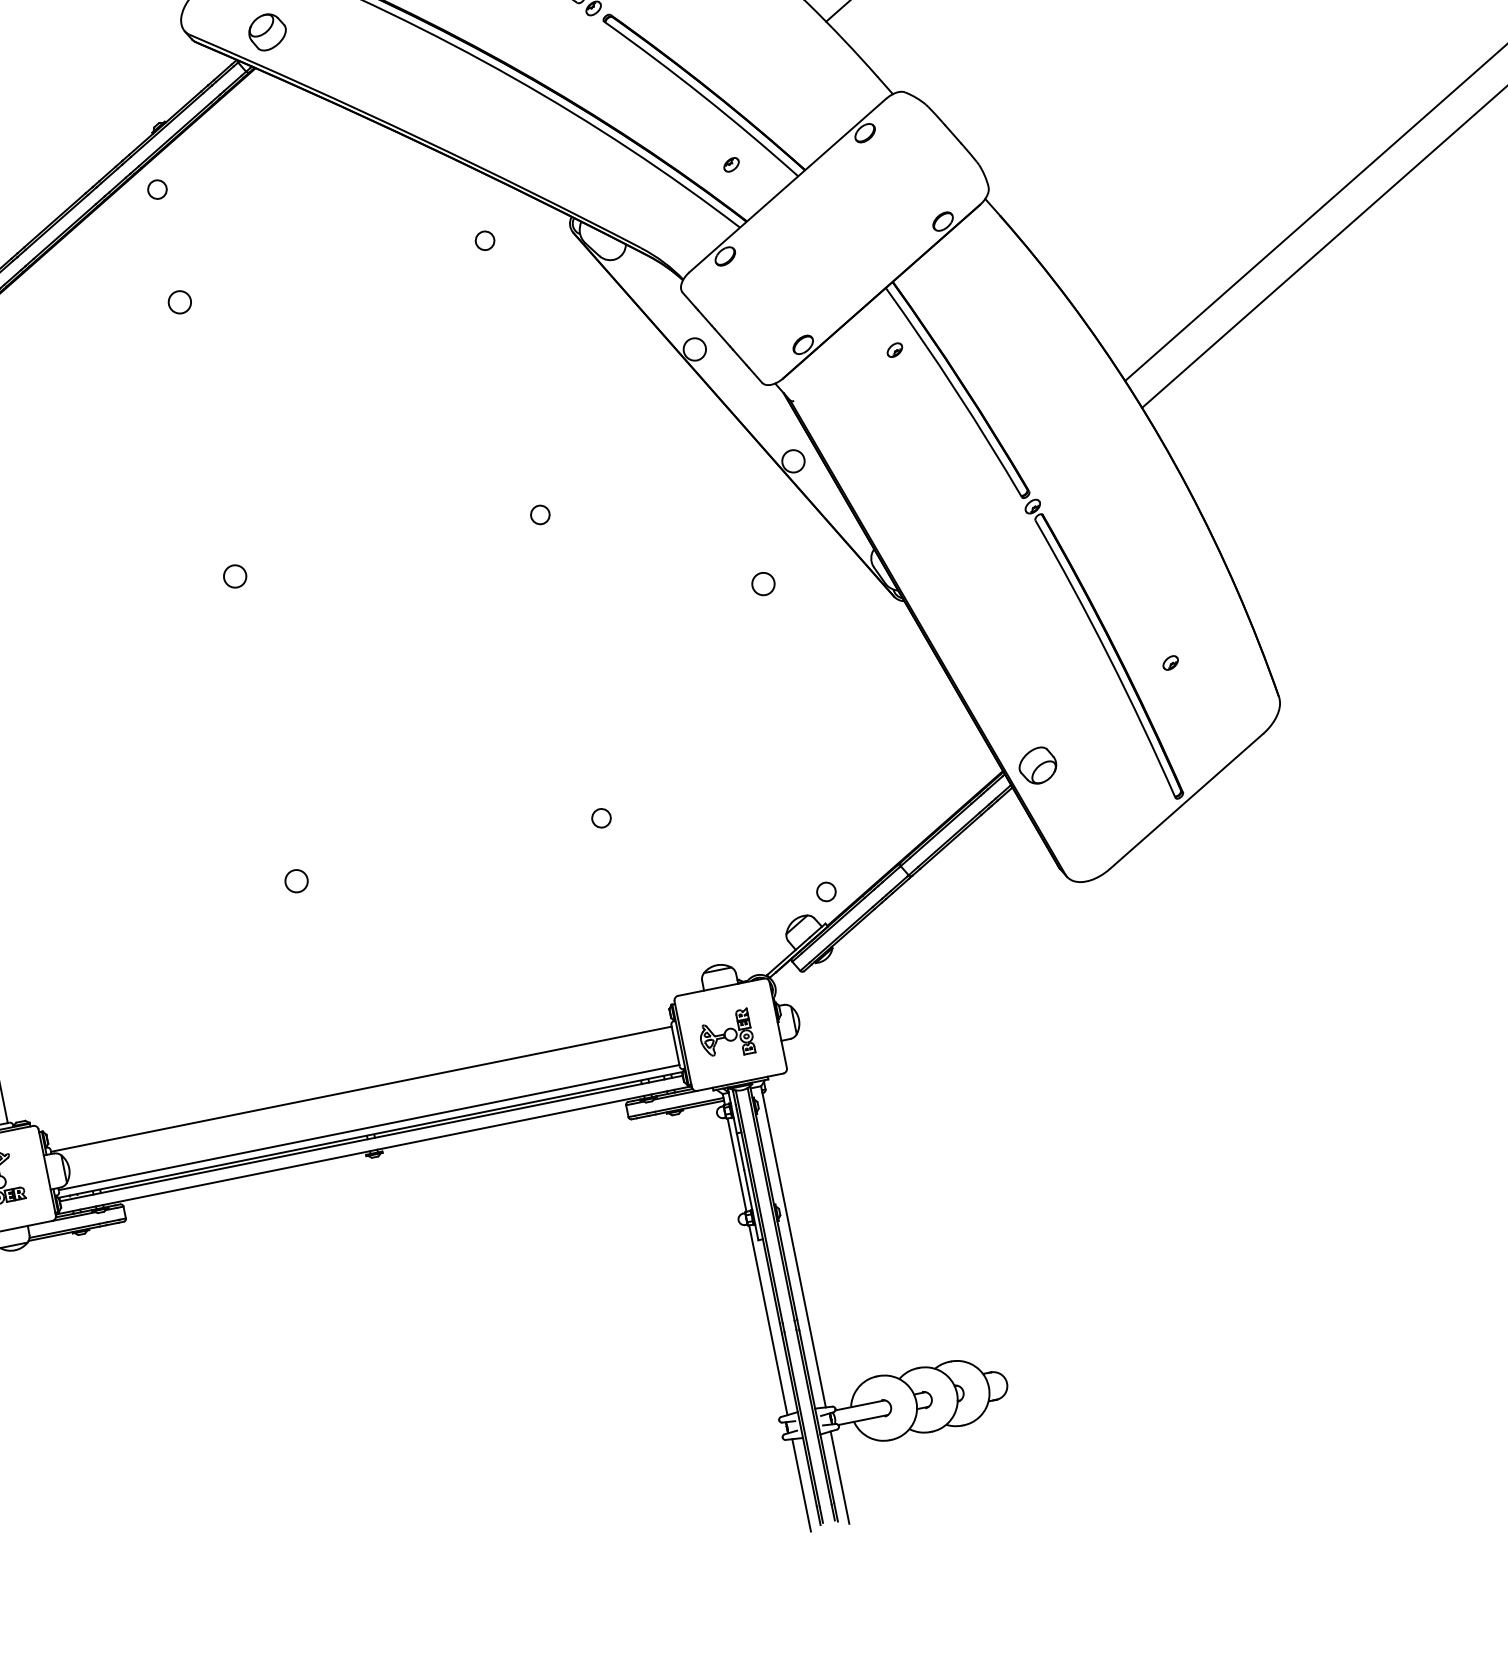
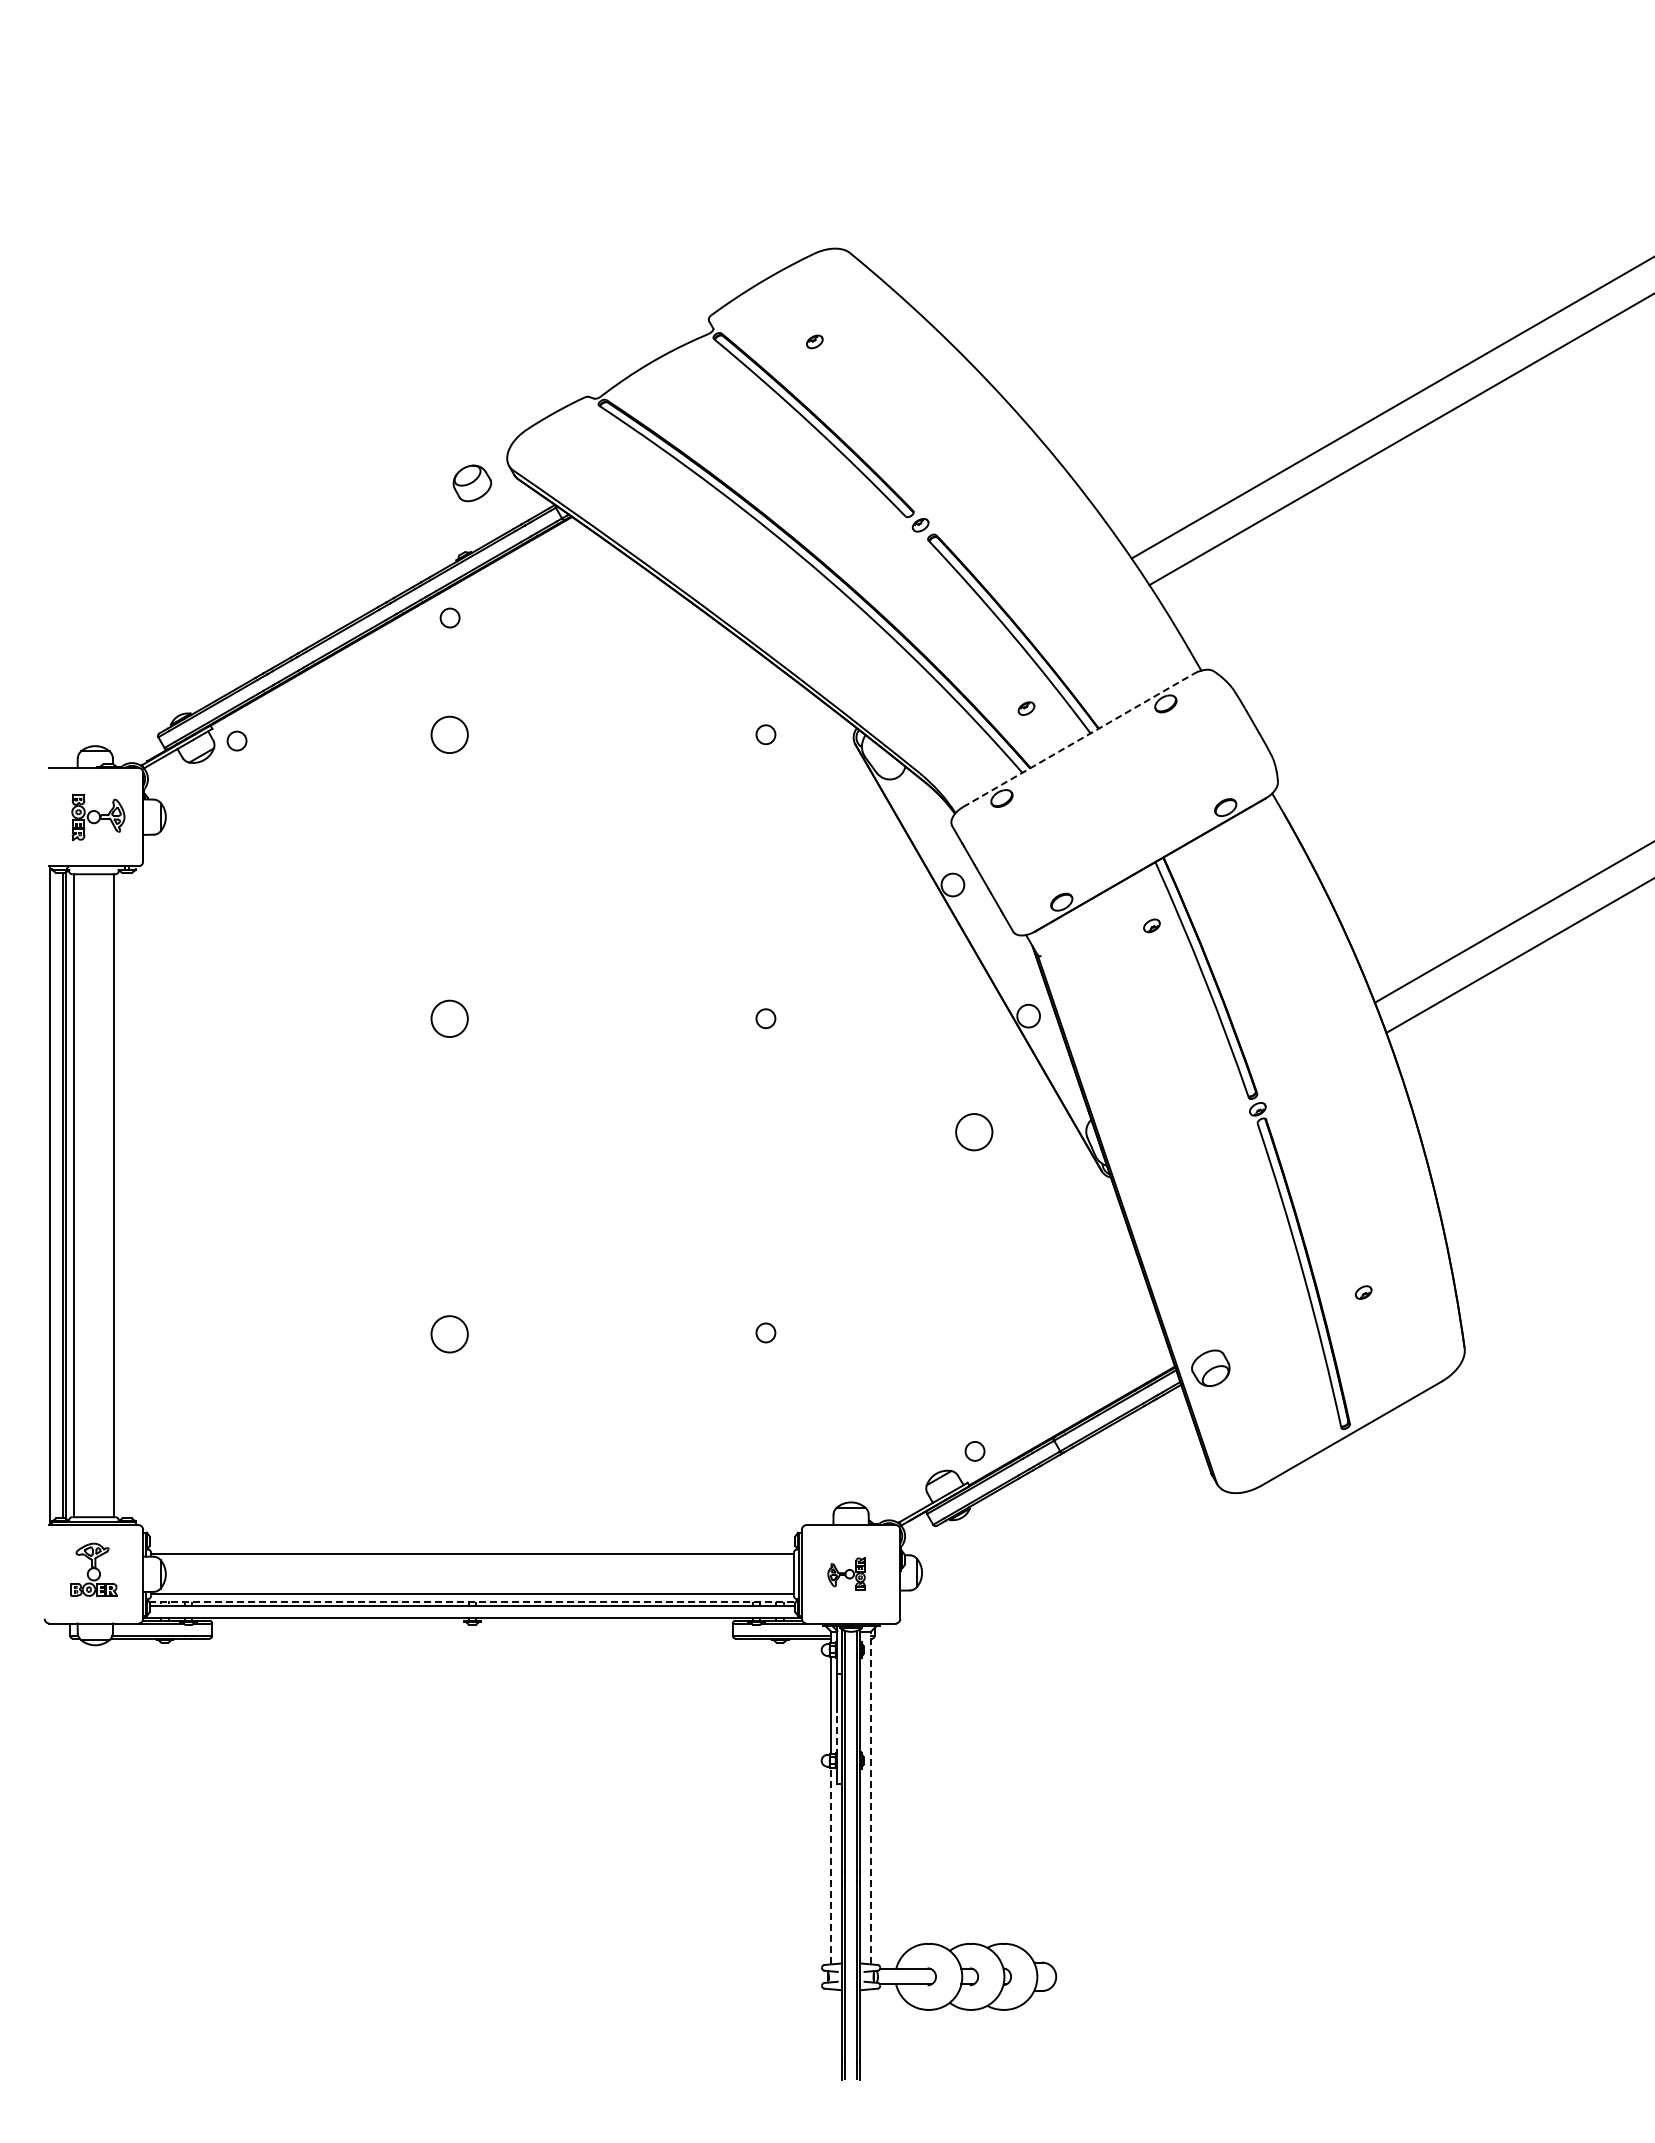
part: (267, 32) -> (472, 483), moved
line: (787, 185) -> (1078, 740), solid -> dashed
circle: (179, 302) -> (449, 734), size x1.6
circle: (234, 576) -> (449, 1018), size x1.6
circle: (762, 584) -> (973, 1132), size x1.6
circle: (296, 881) -> (449, 1334), size x1.6
part: (726, 1034) -> (846, 1573), size x0.7
line: (371, 1134) -> (473, 1601), solid -> dashed
line: (748, 1191) -> (837, 1733), solid -> dashed
line: (793, 1246) -> (871, 1797), solid -> dashed
line: (768, 1319) -> (831, 1865), solid -> dashed
line: (840, 1476) -> (871, 2036), removed
line: (801, 1484) -> (831, 2036), removed

